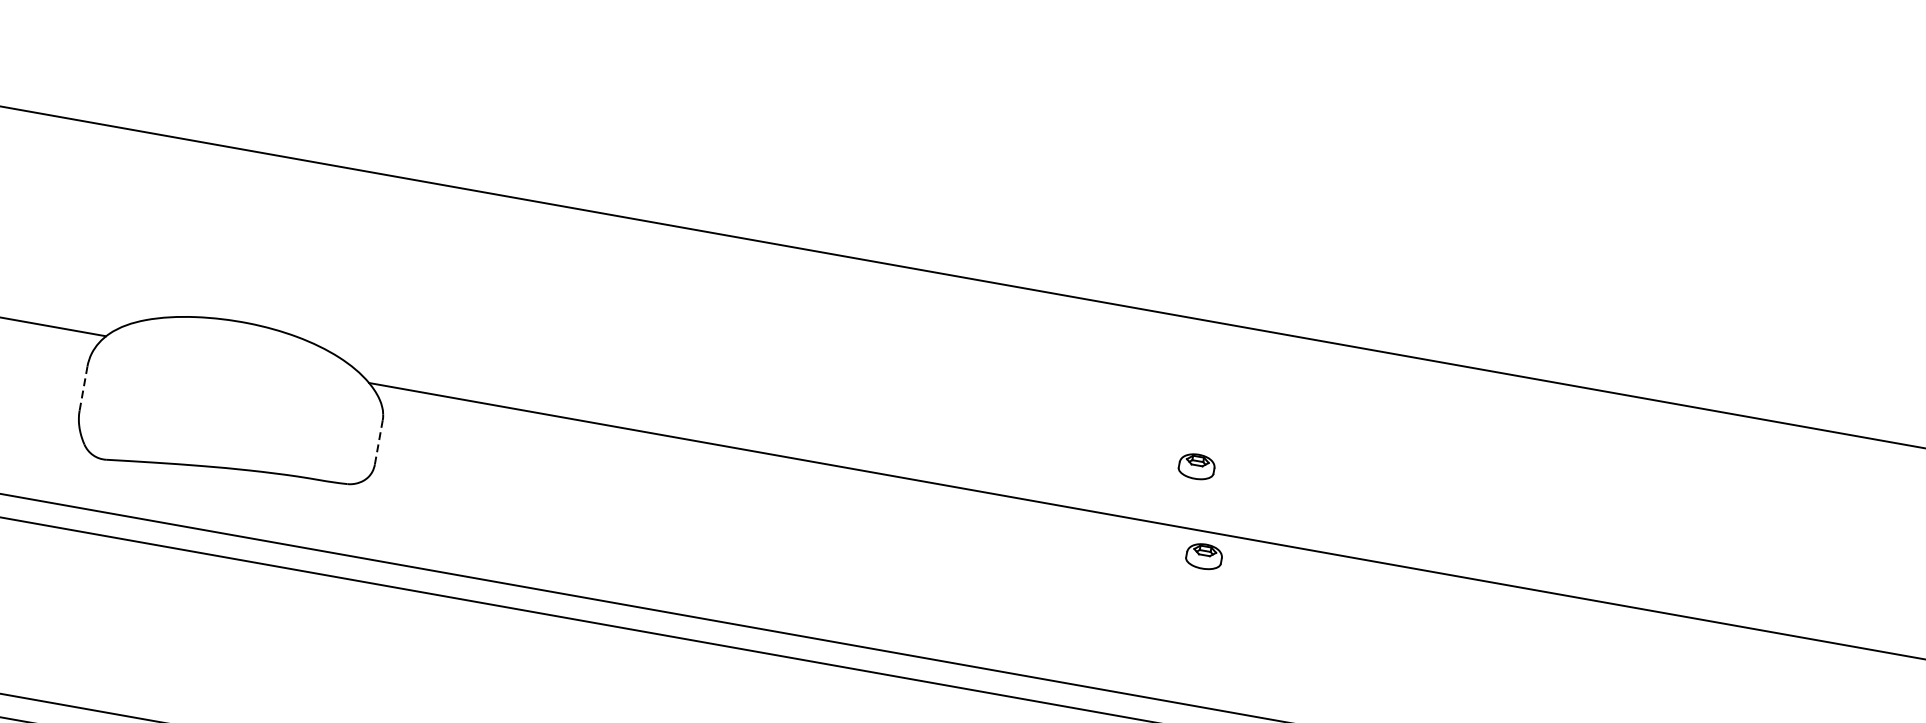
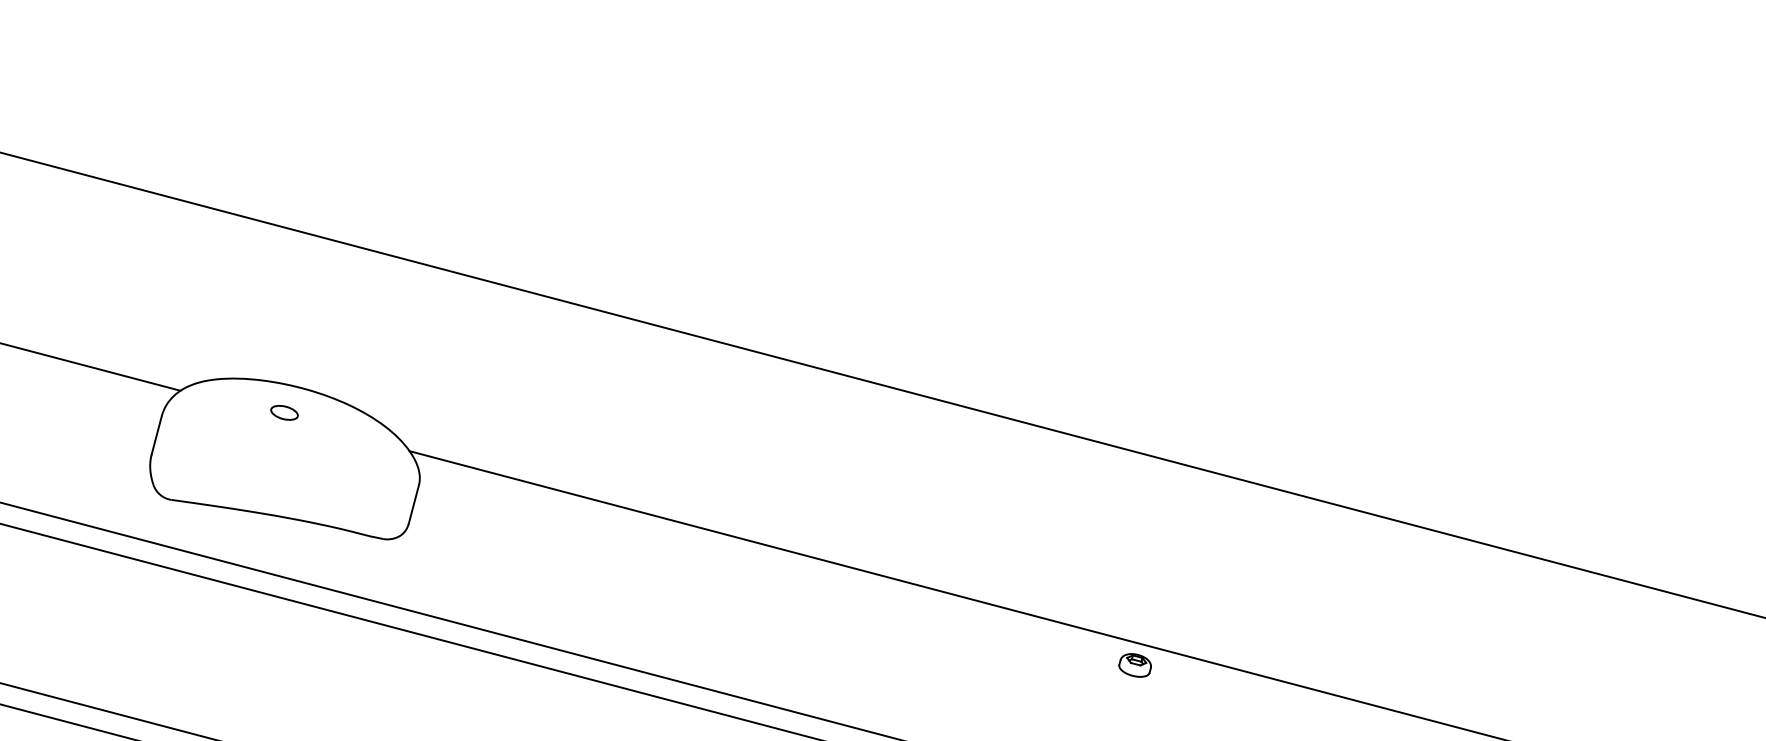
part: (224, 351) -> (284, 412), added
line: (83, 388) -> (156, 435), dashed -> solid
line: (378, 442) -> (413, 504), dashed -> solid
part: (1195, 466) -> (1134, 585), removed

